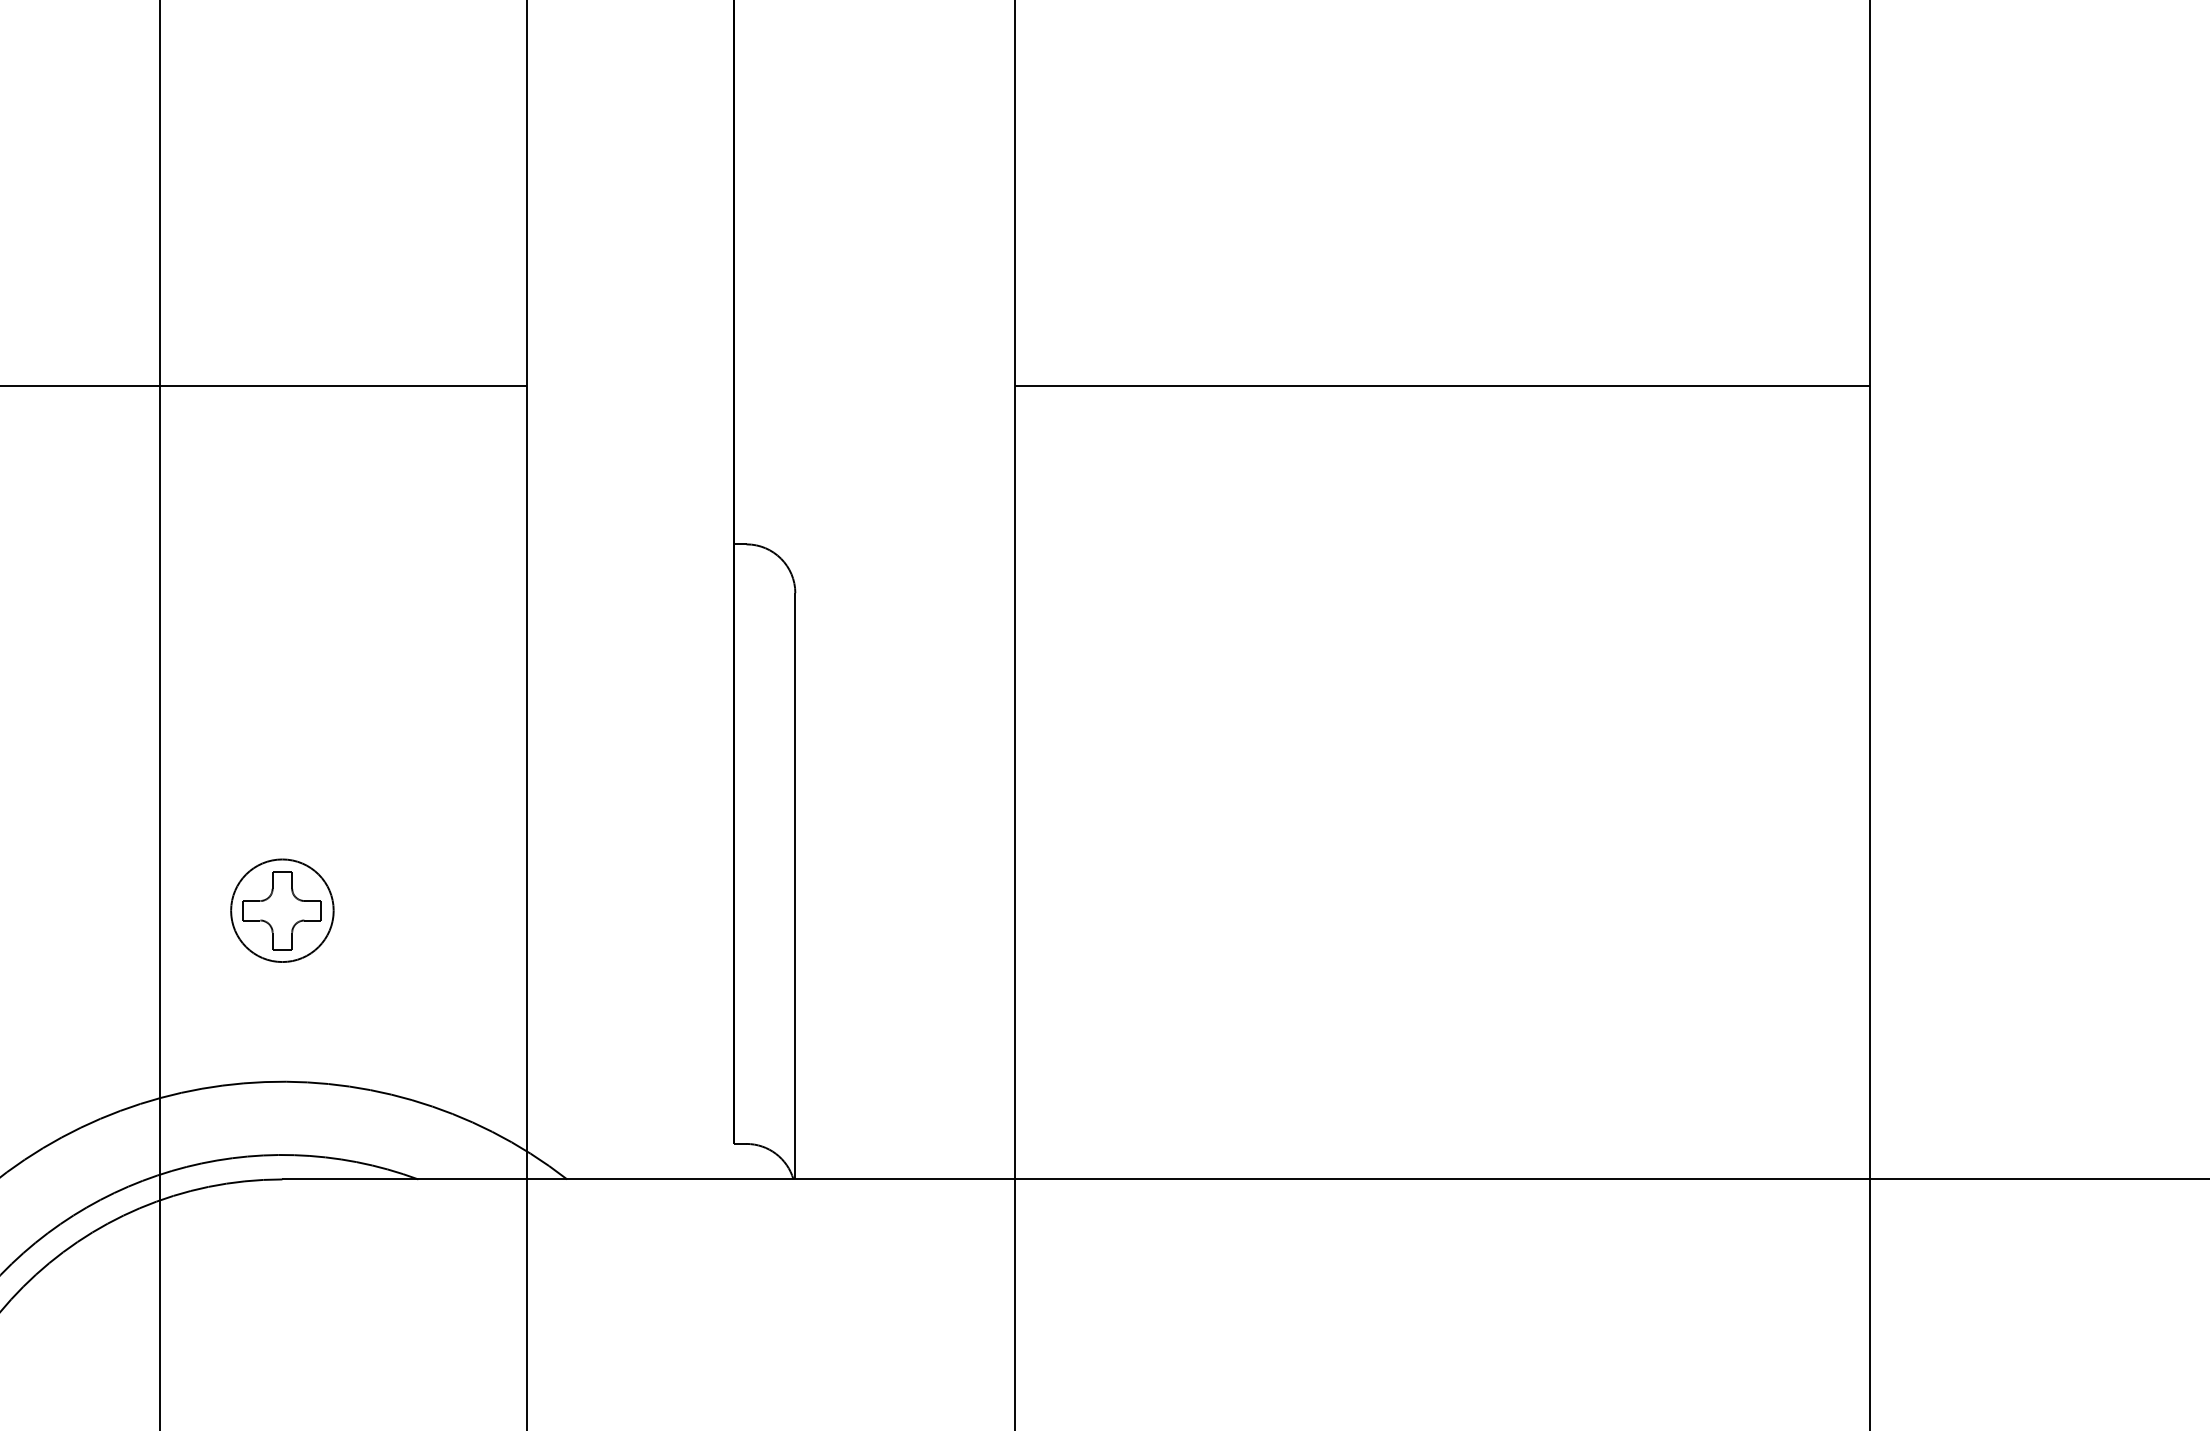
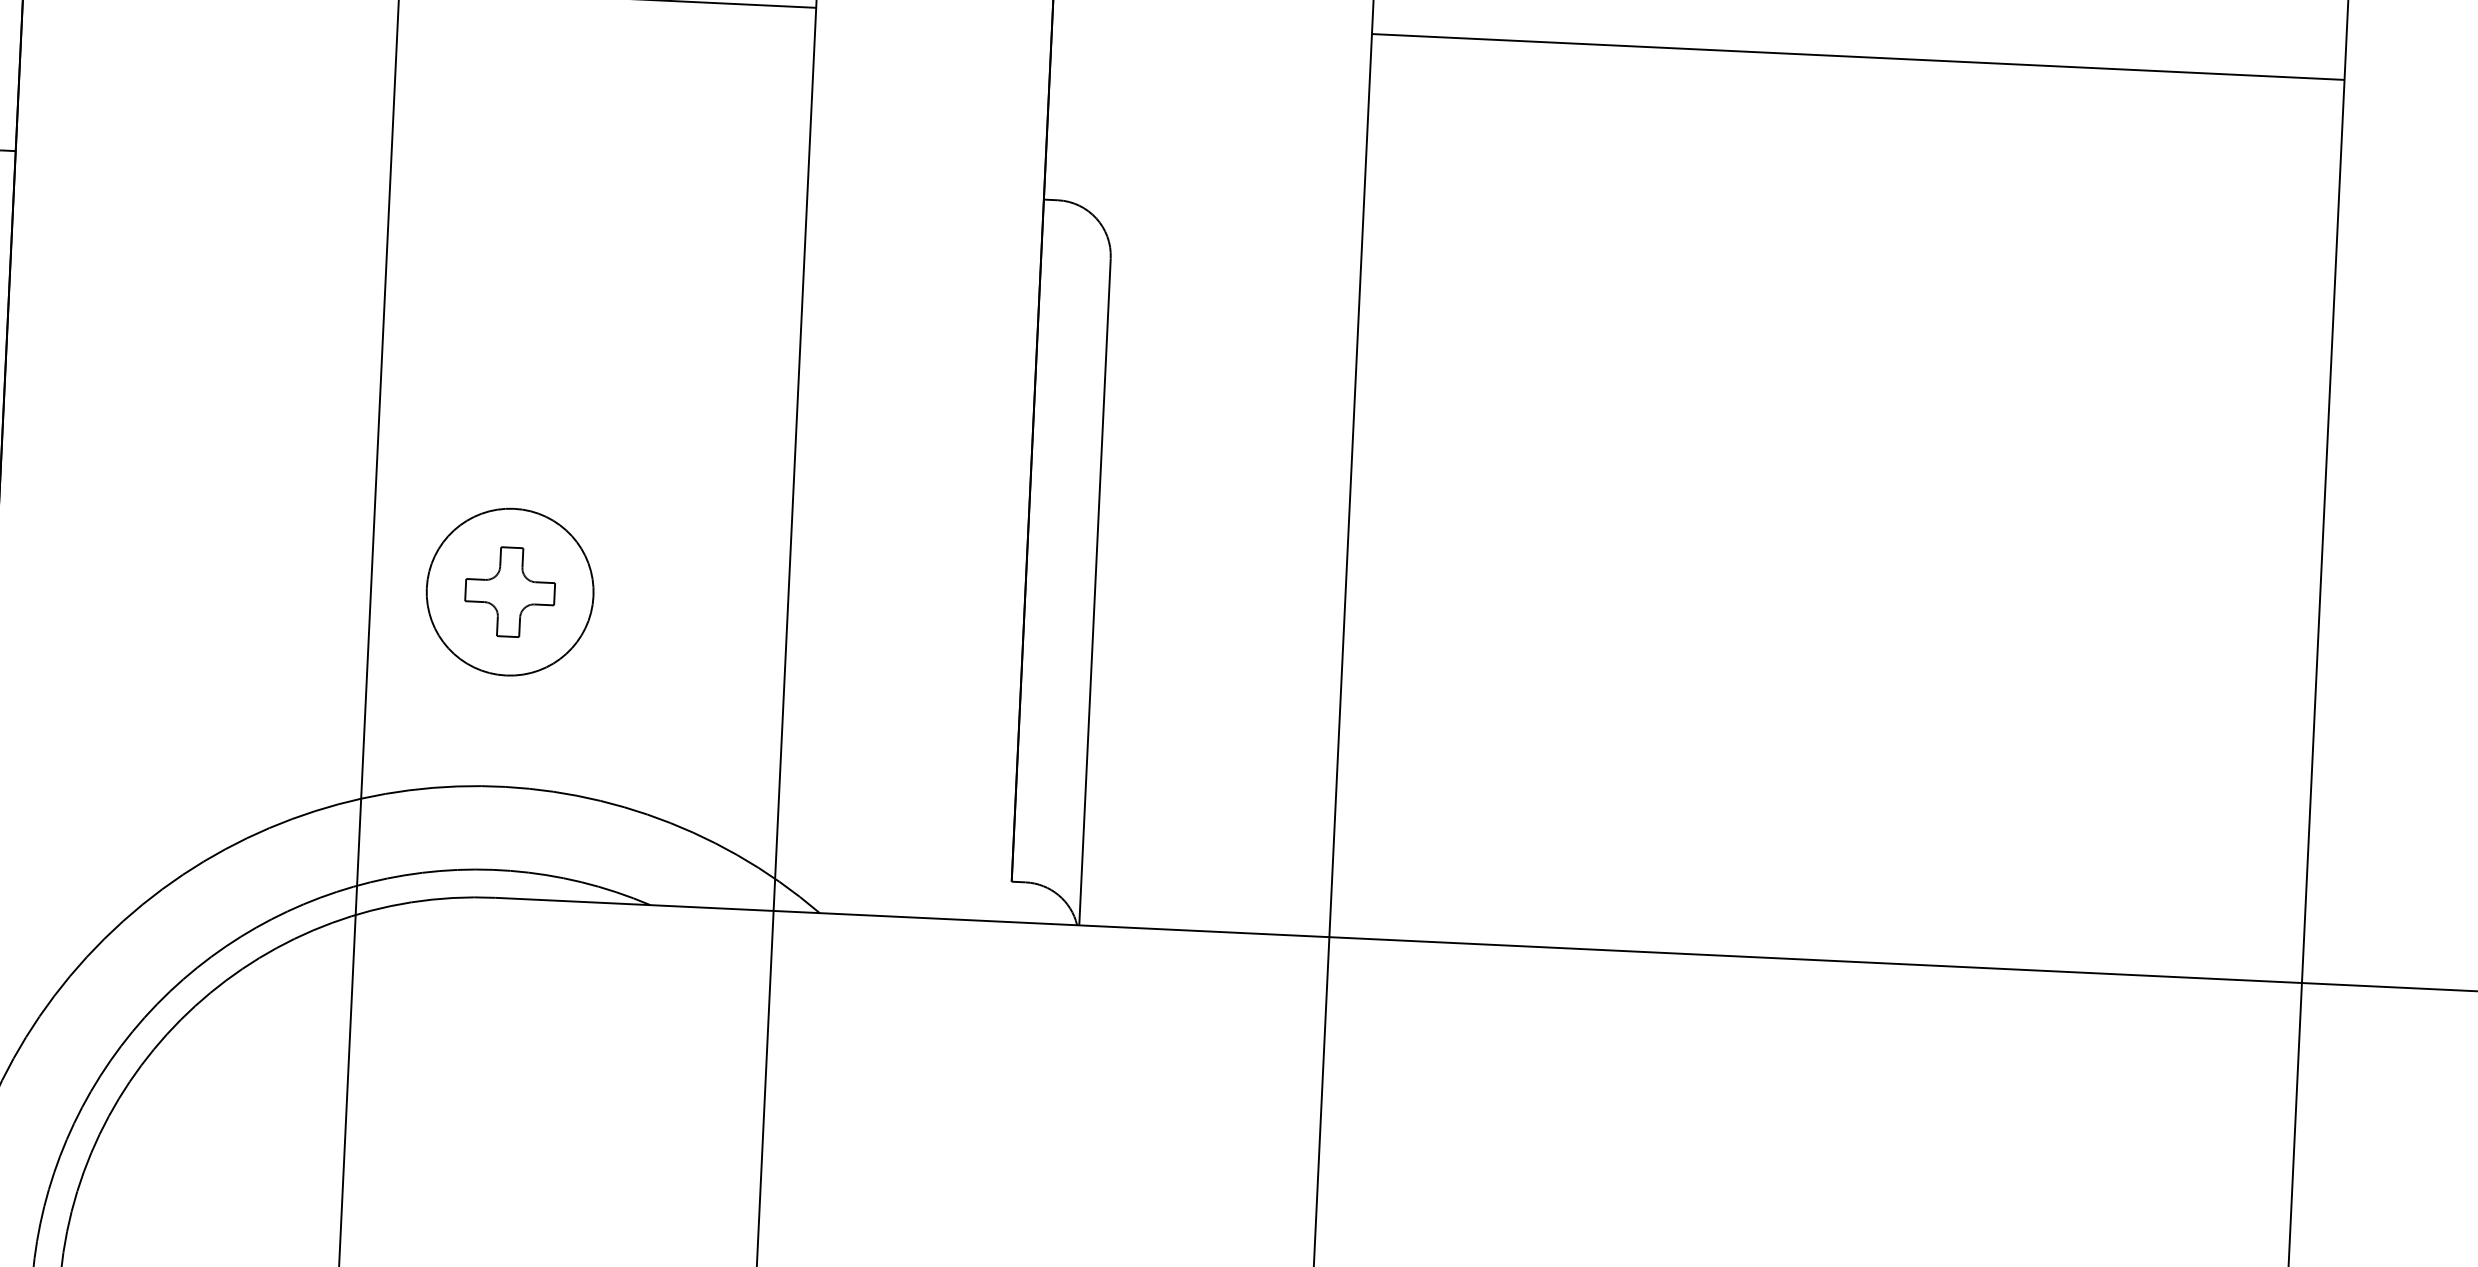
circle: (282, 910) -> (510, 591), size x1.43

